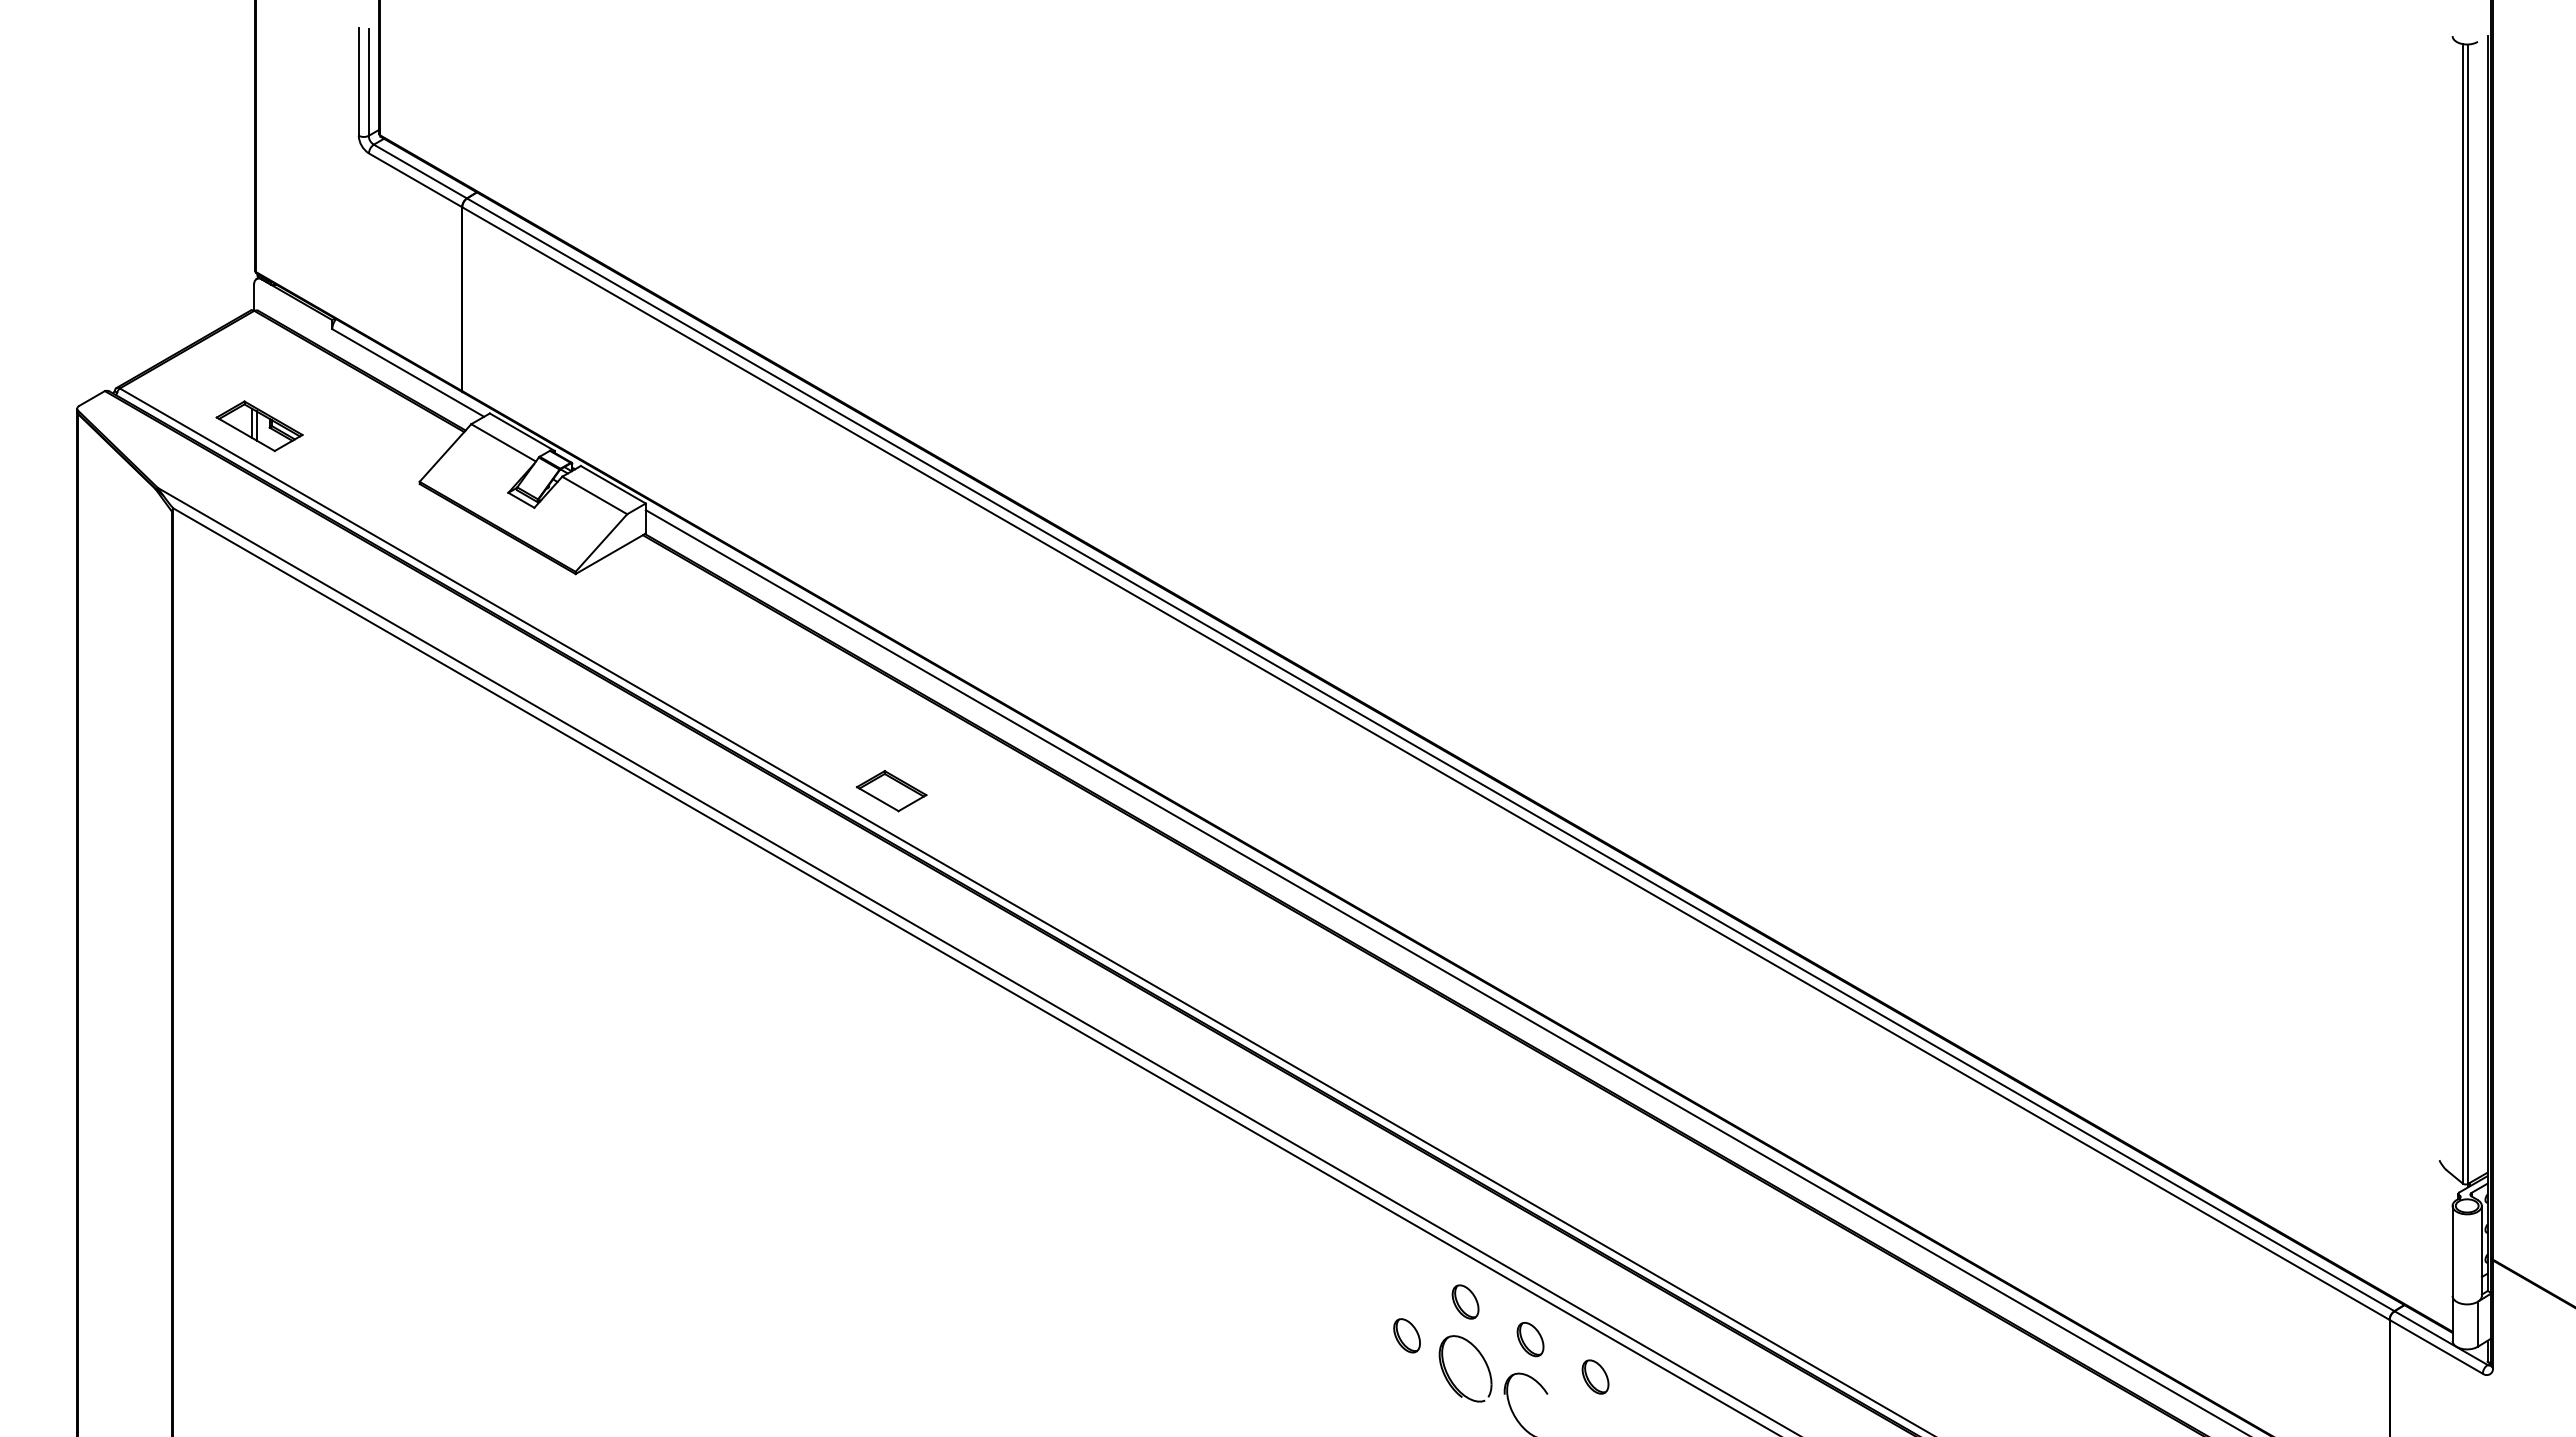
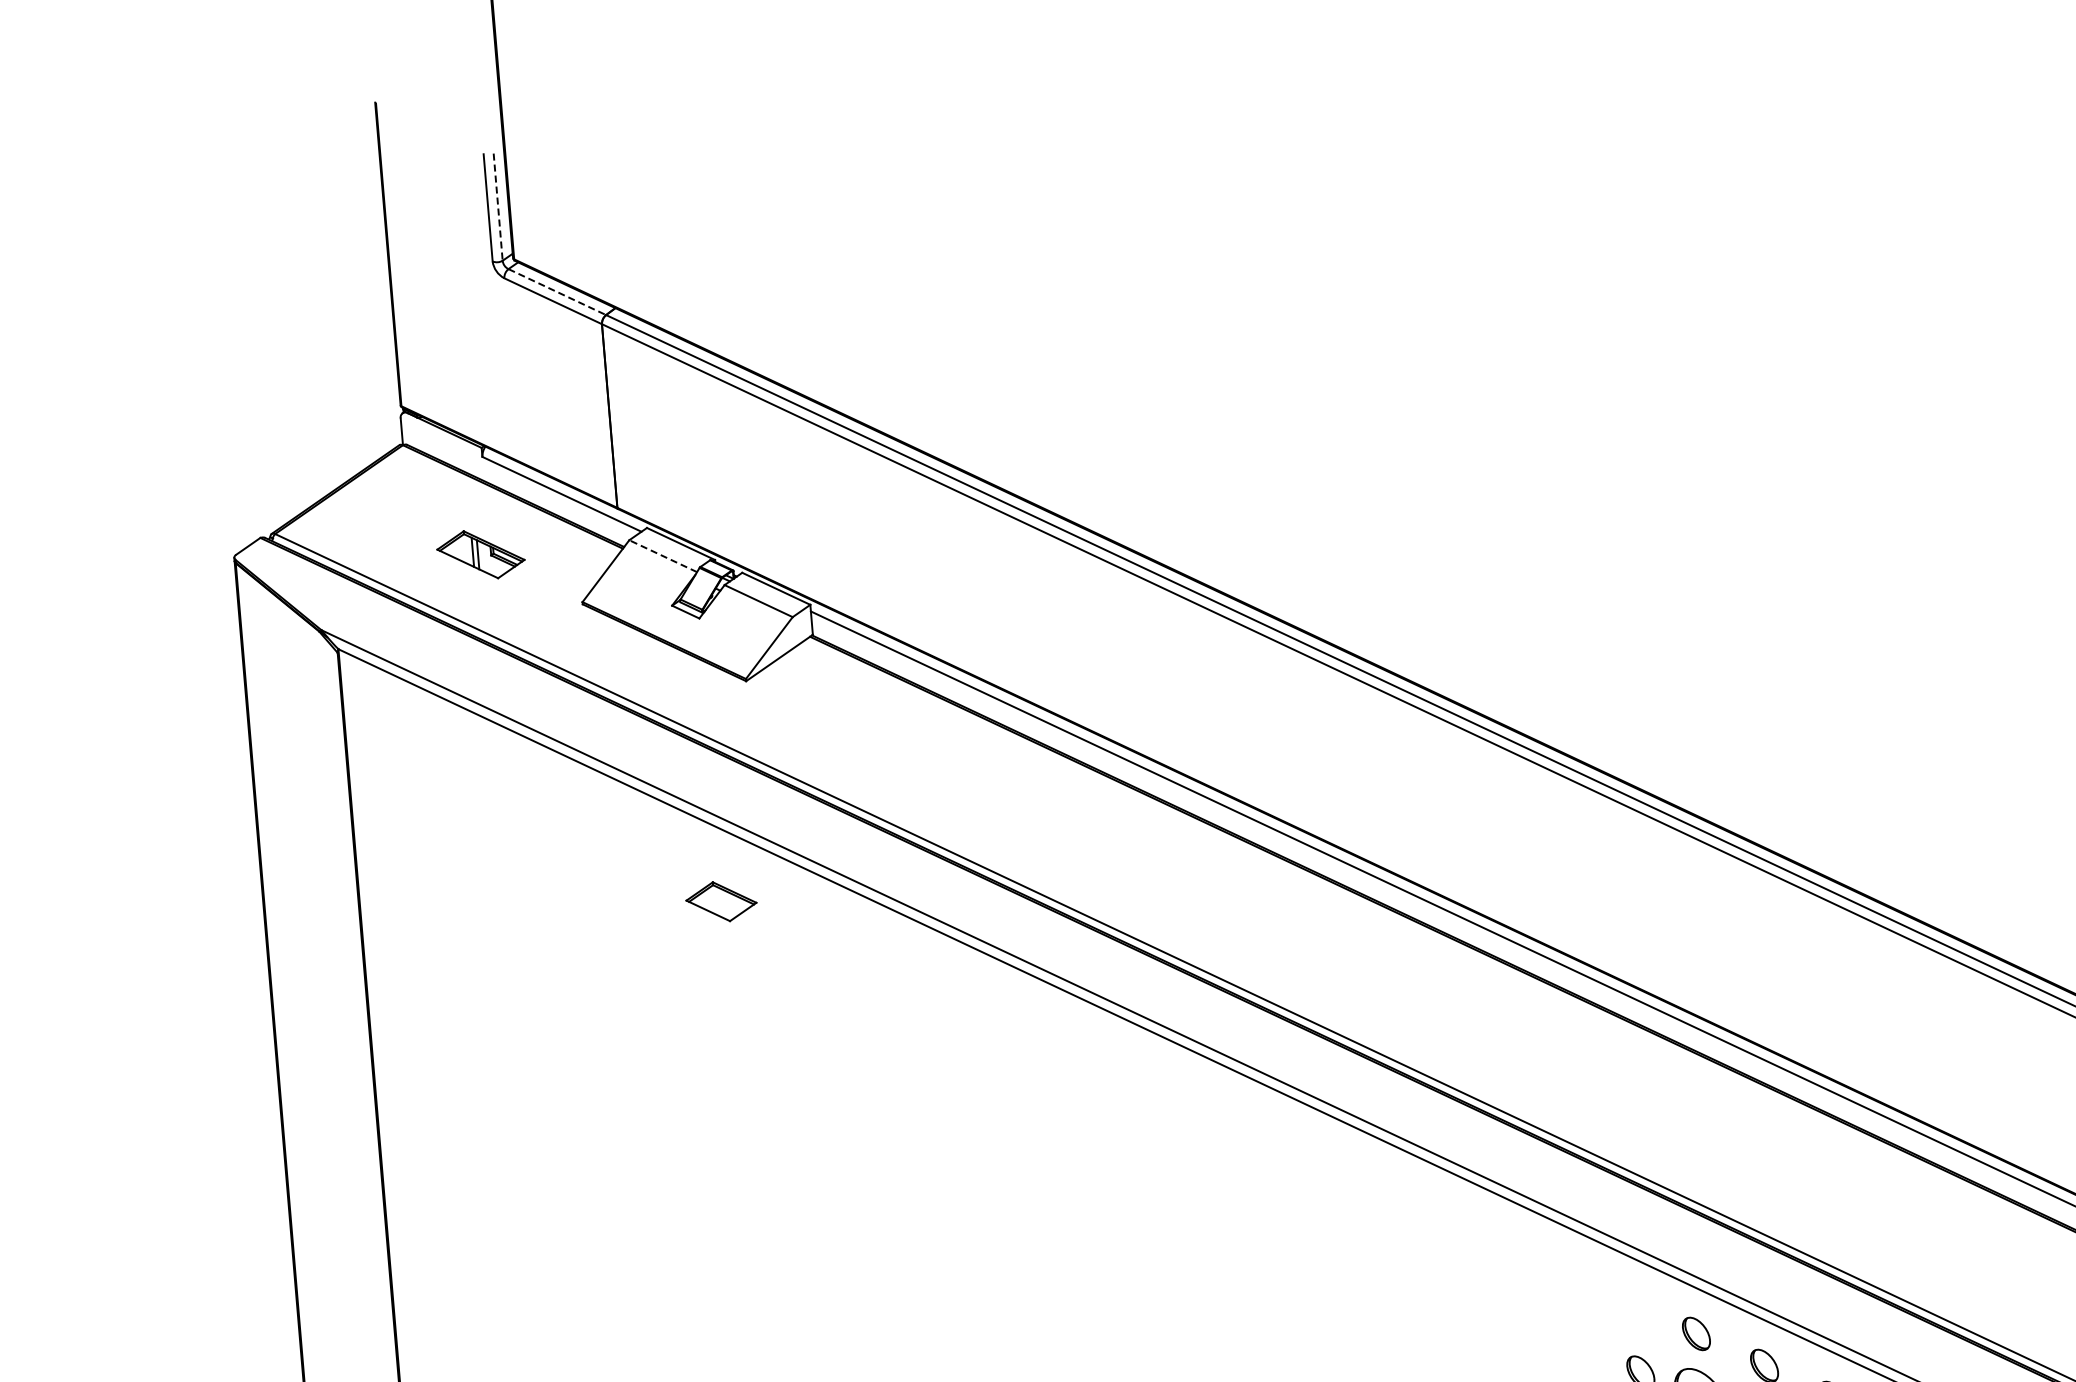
line: (368, 82) -> (497, 207), solid -> dashed
line: (420, 171) -> (557, 292), solid -> dashed
part: (259, 426) -> (480, 555), moved
line: (503, 442) -> (663, 555), solid -> dashed
part: (891, 791) -> (721, 902), moved

